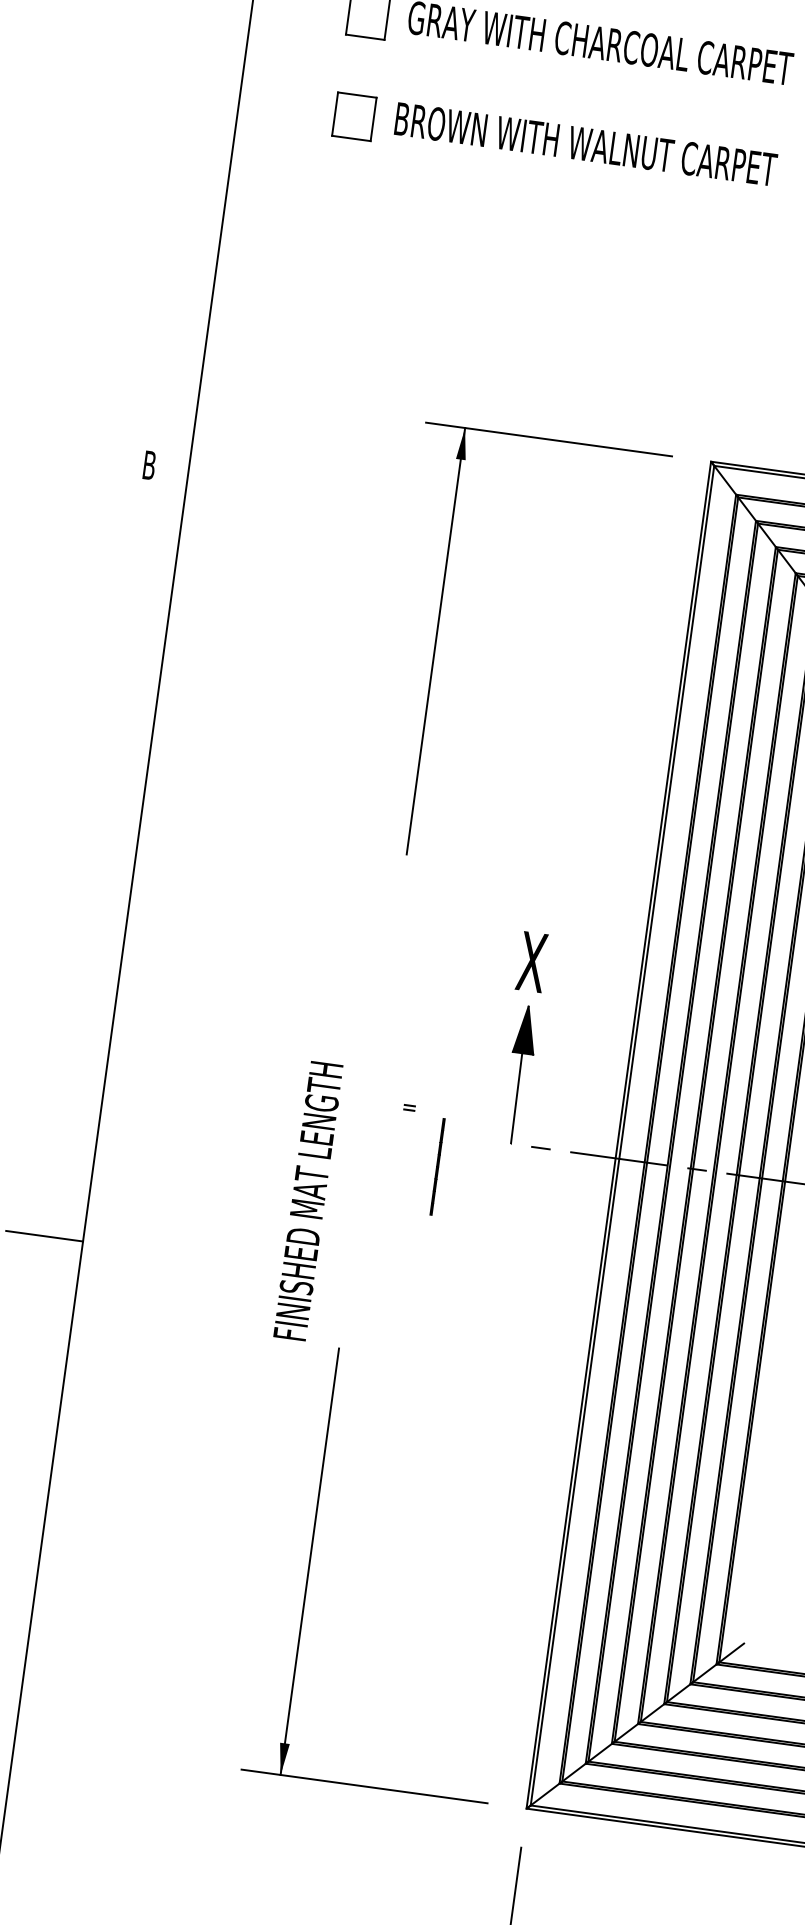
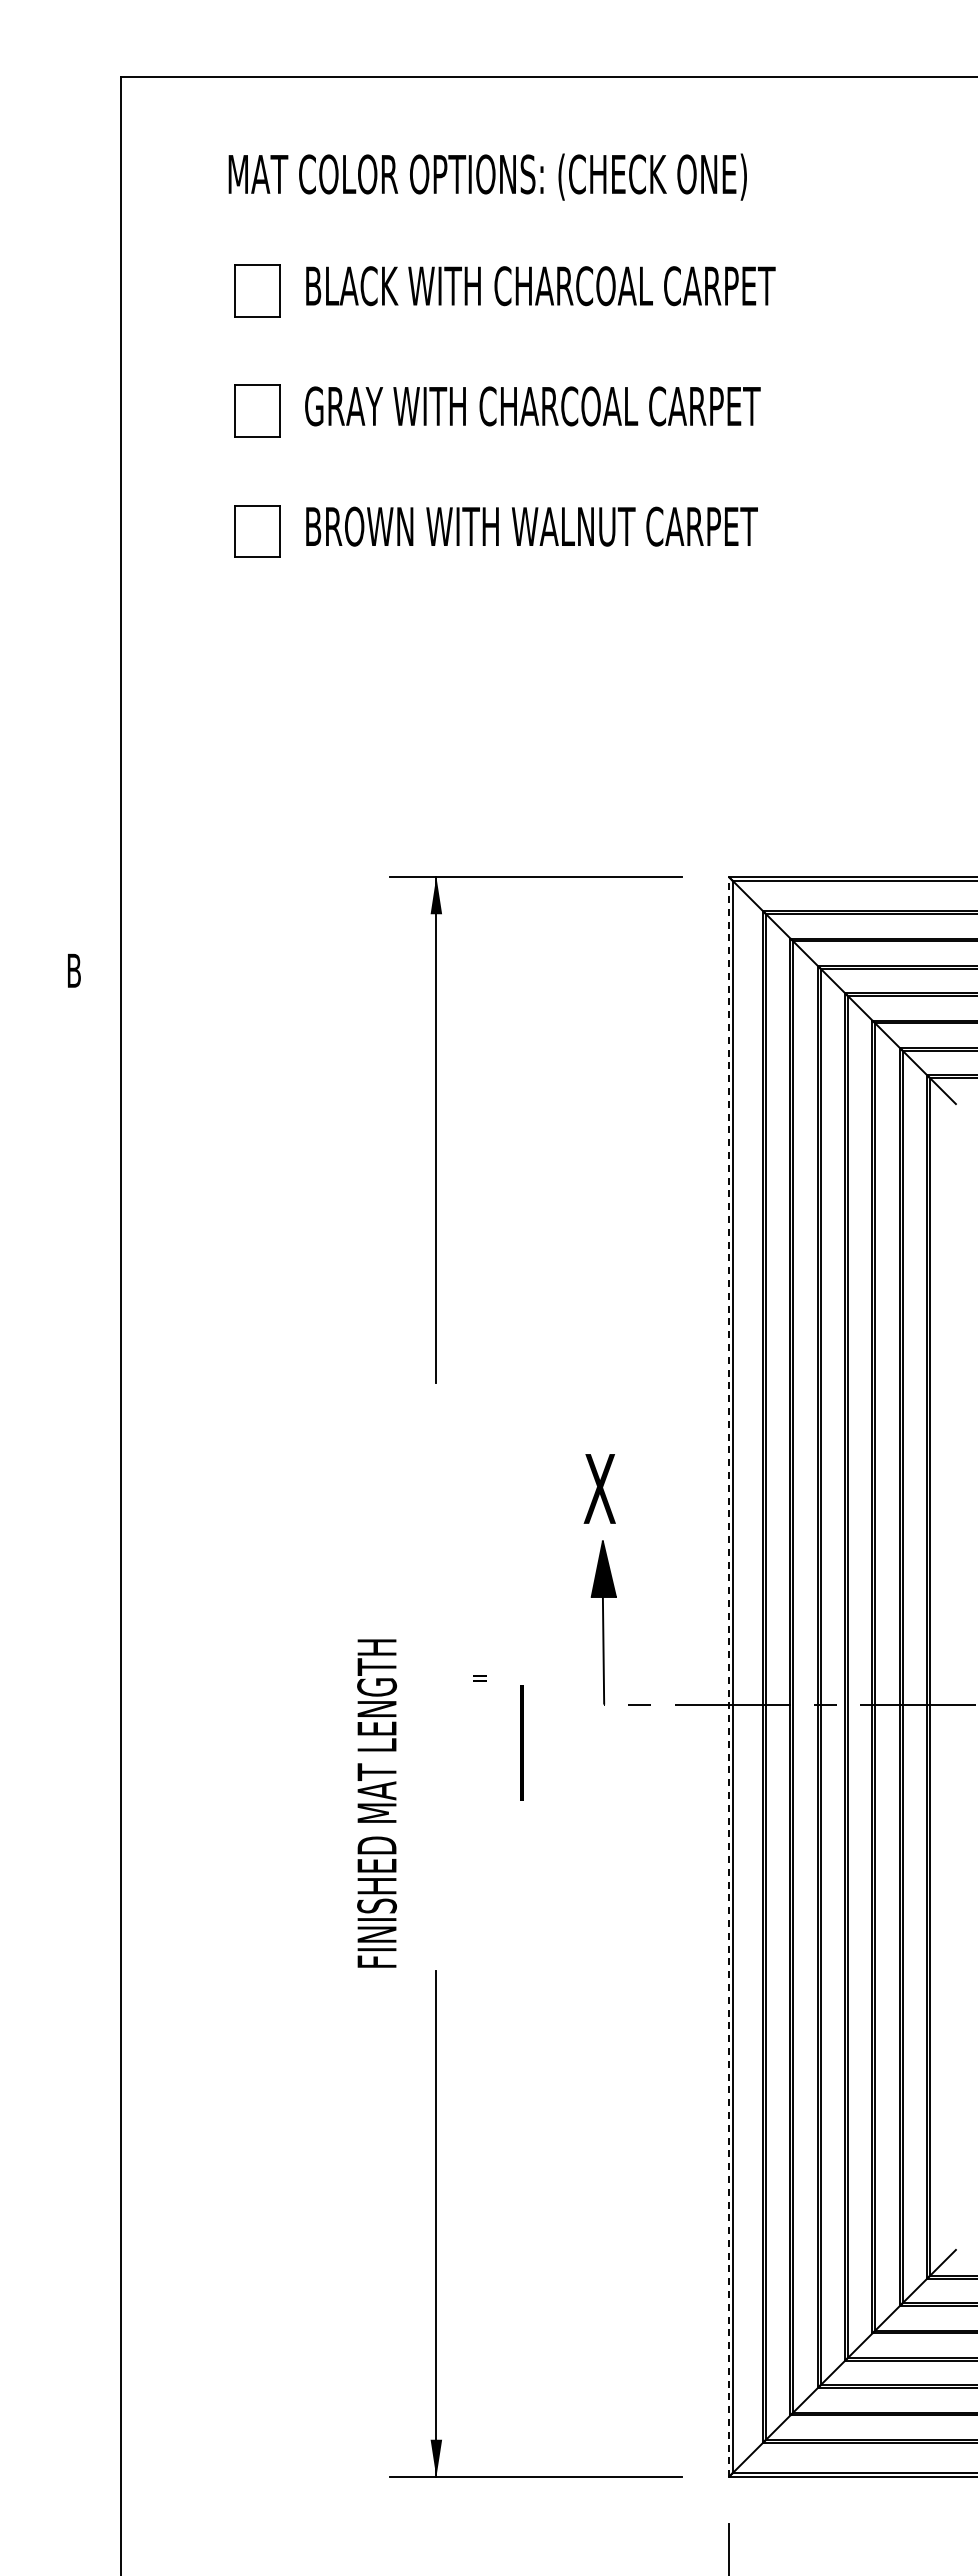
line: (618, 1134) -> (728, 1676), solid -> dashed
line: (44, 1236) -> (74, 1886), removed

